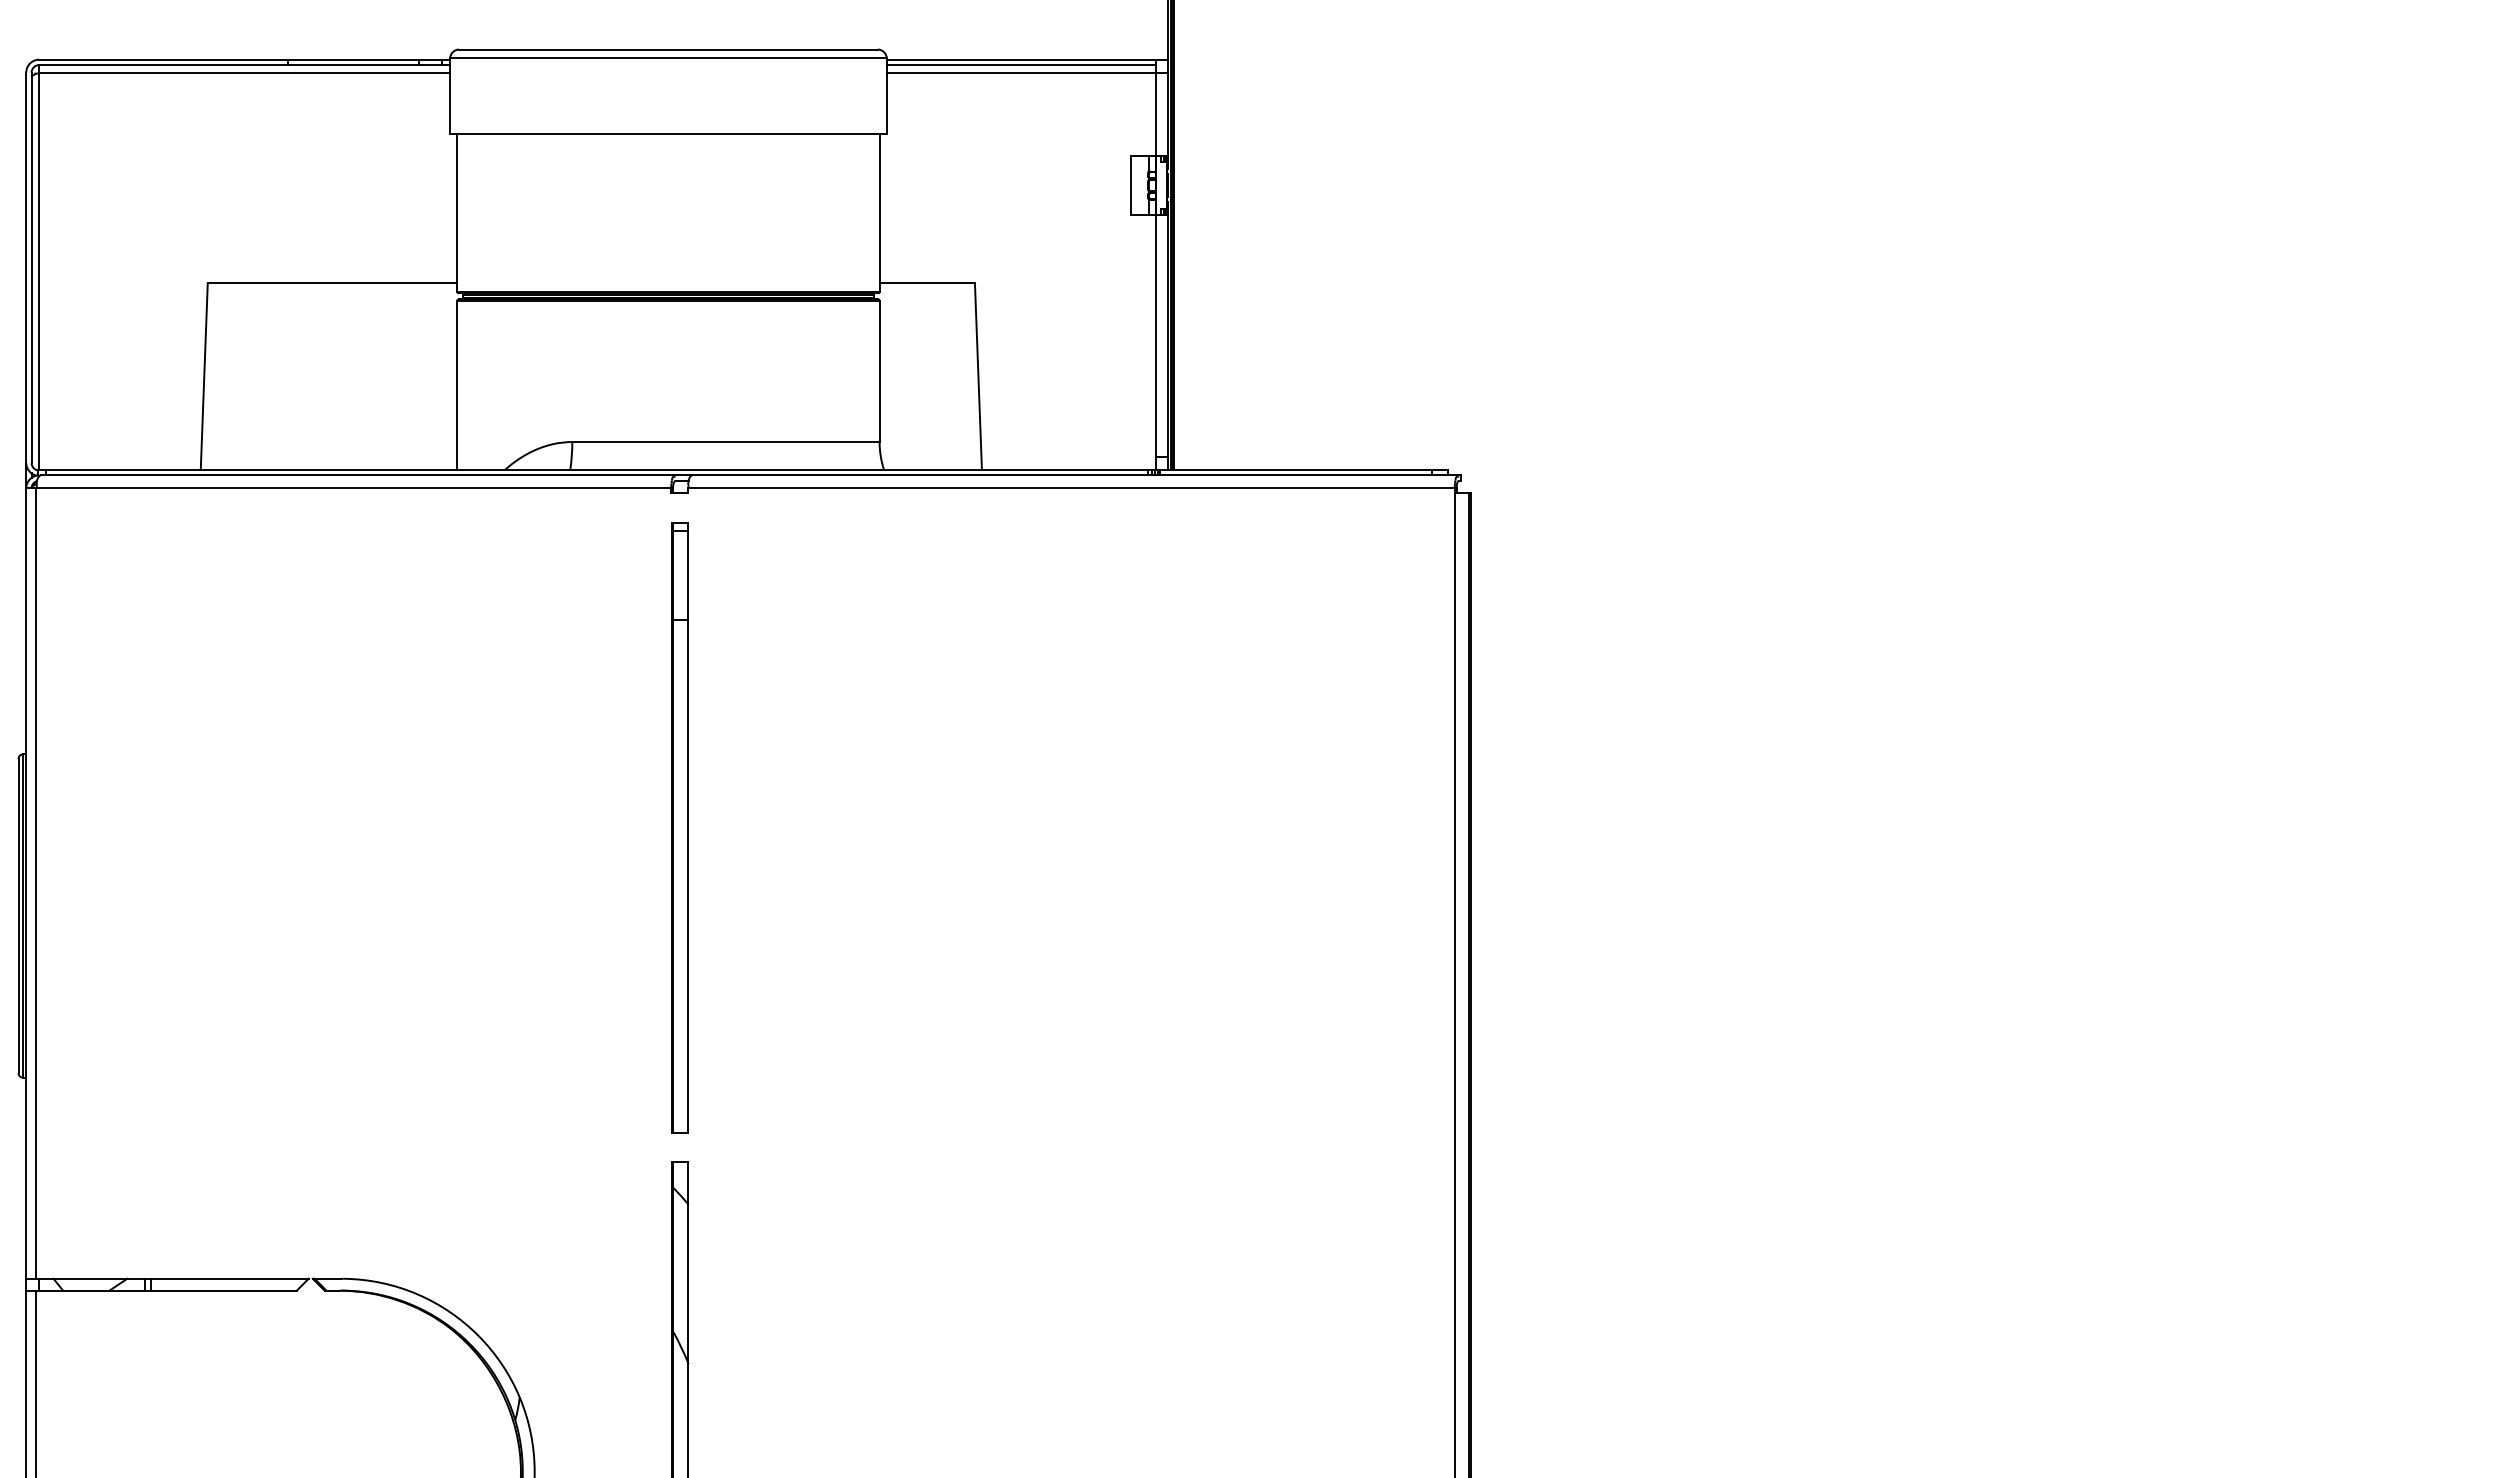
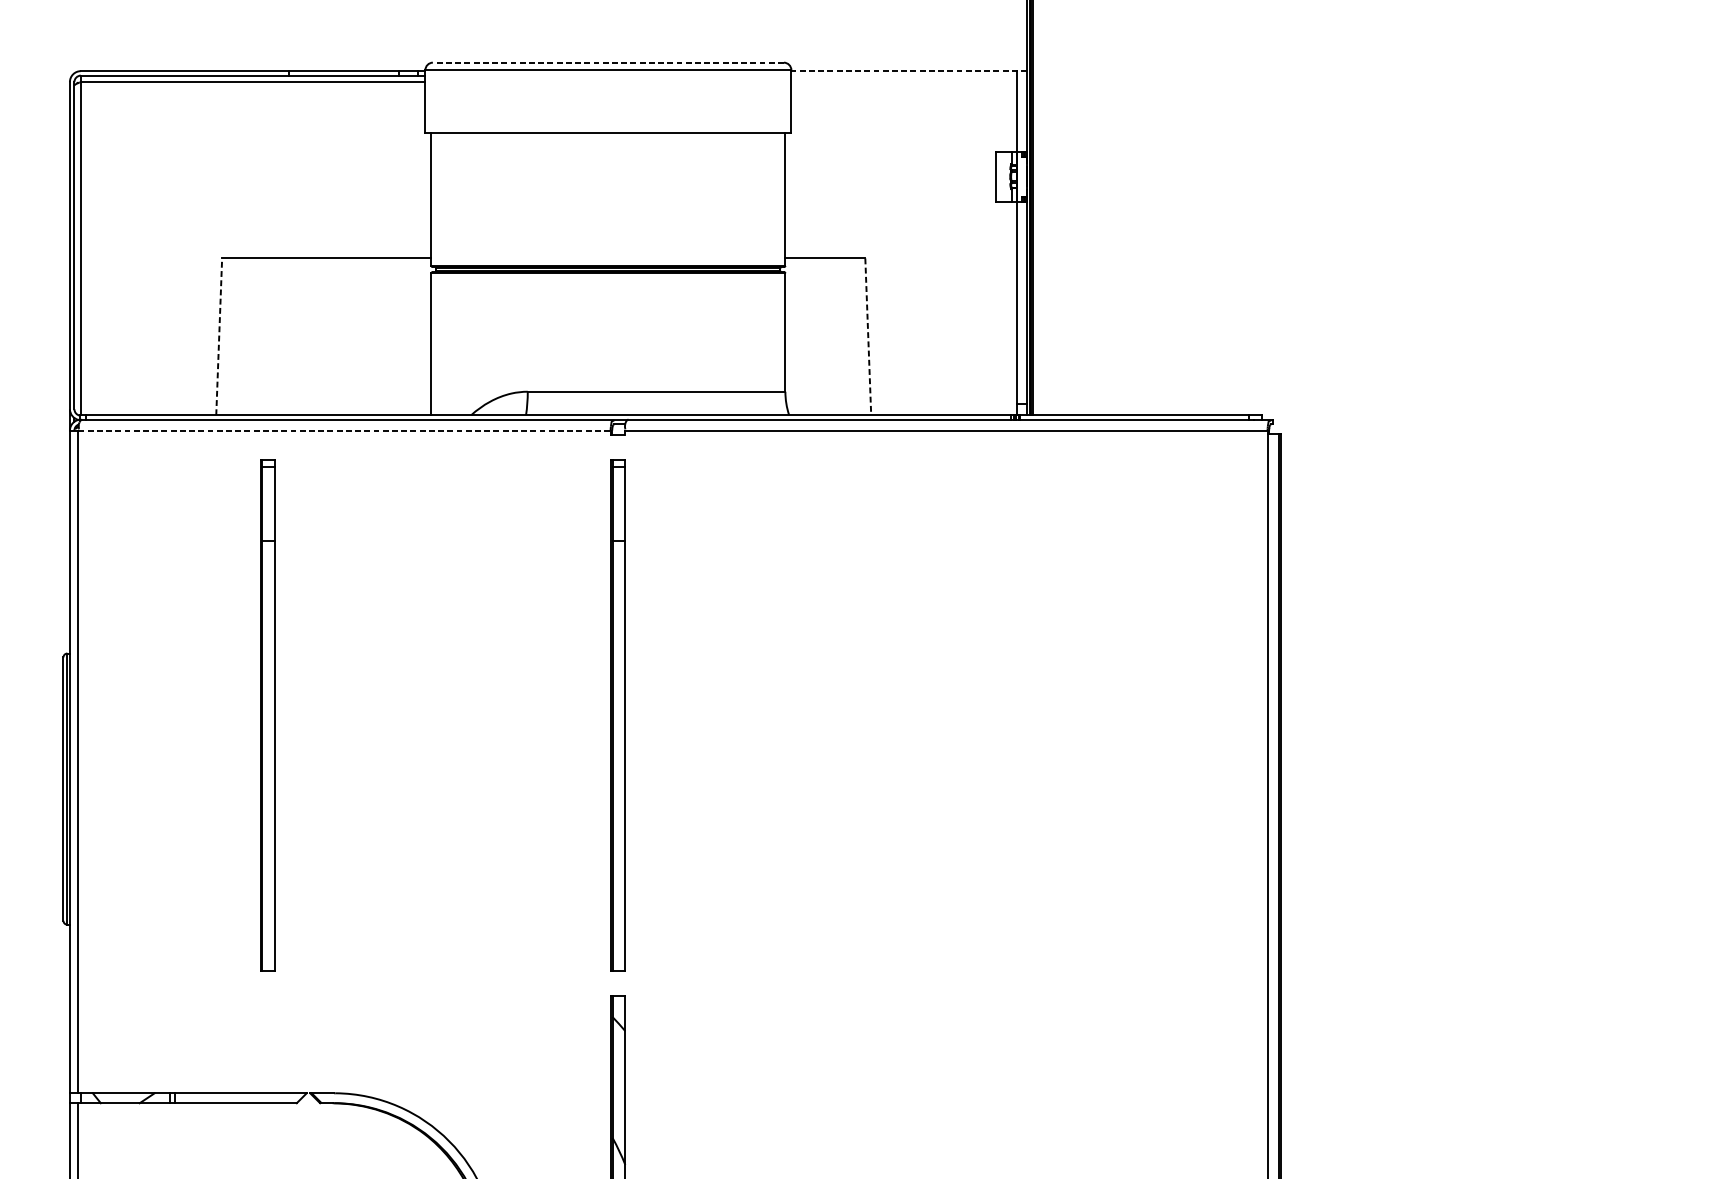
line: (667, 49) -> (607, 62), solid -> dashed
line: (1027, 59) -> (909, 71), solid -> dashed
line: (1021, 65) -> (904, 76), removed
line: (1026, 72) -> (908, 81), removed
line: (204, 376) -> (219, 336), solid -> dashed
line: (978, 376) -> (868, 336), solid -> dashed
line: (354, 488) -> (345, 430), solid -> dashed
part: (261, 827) -> (267, 714), added

